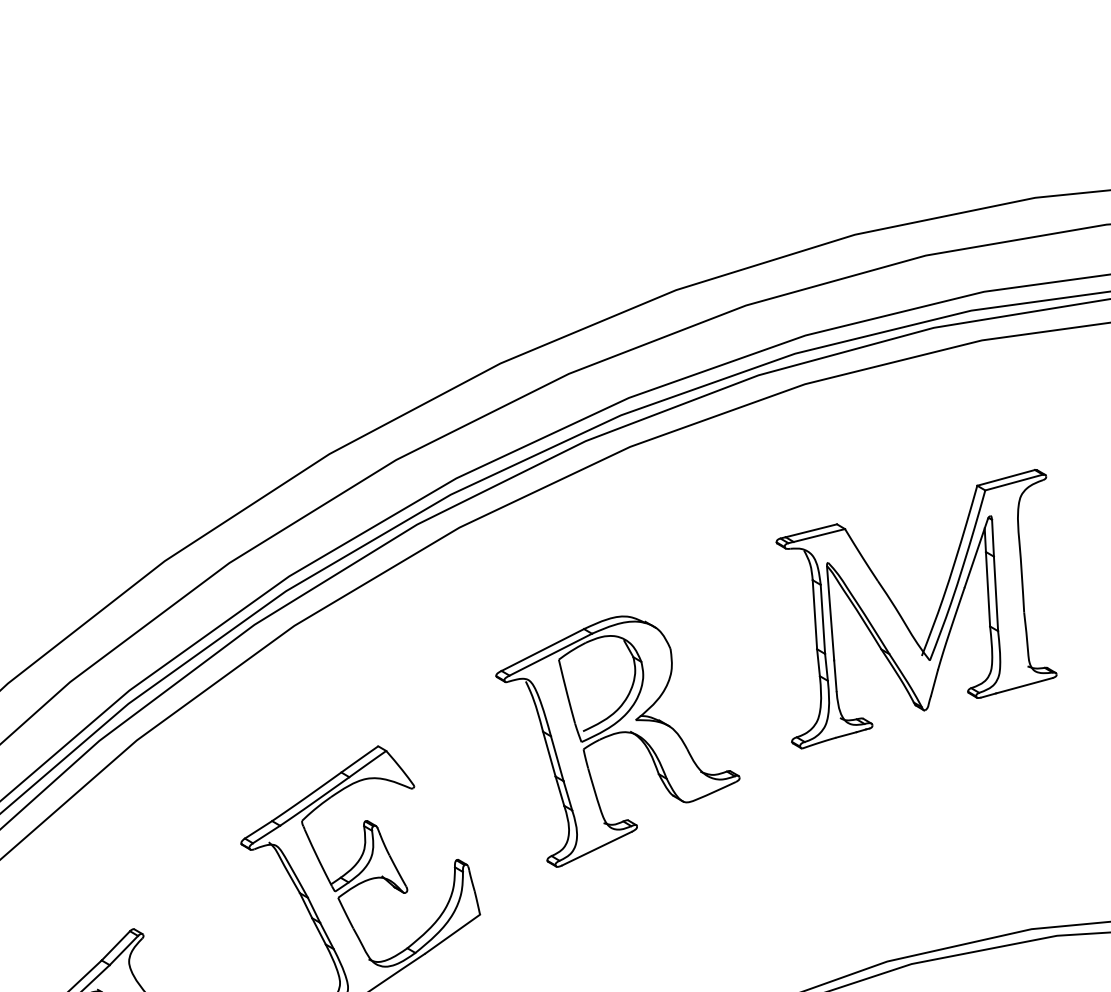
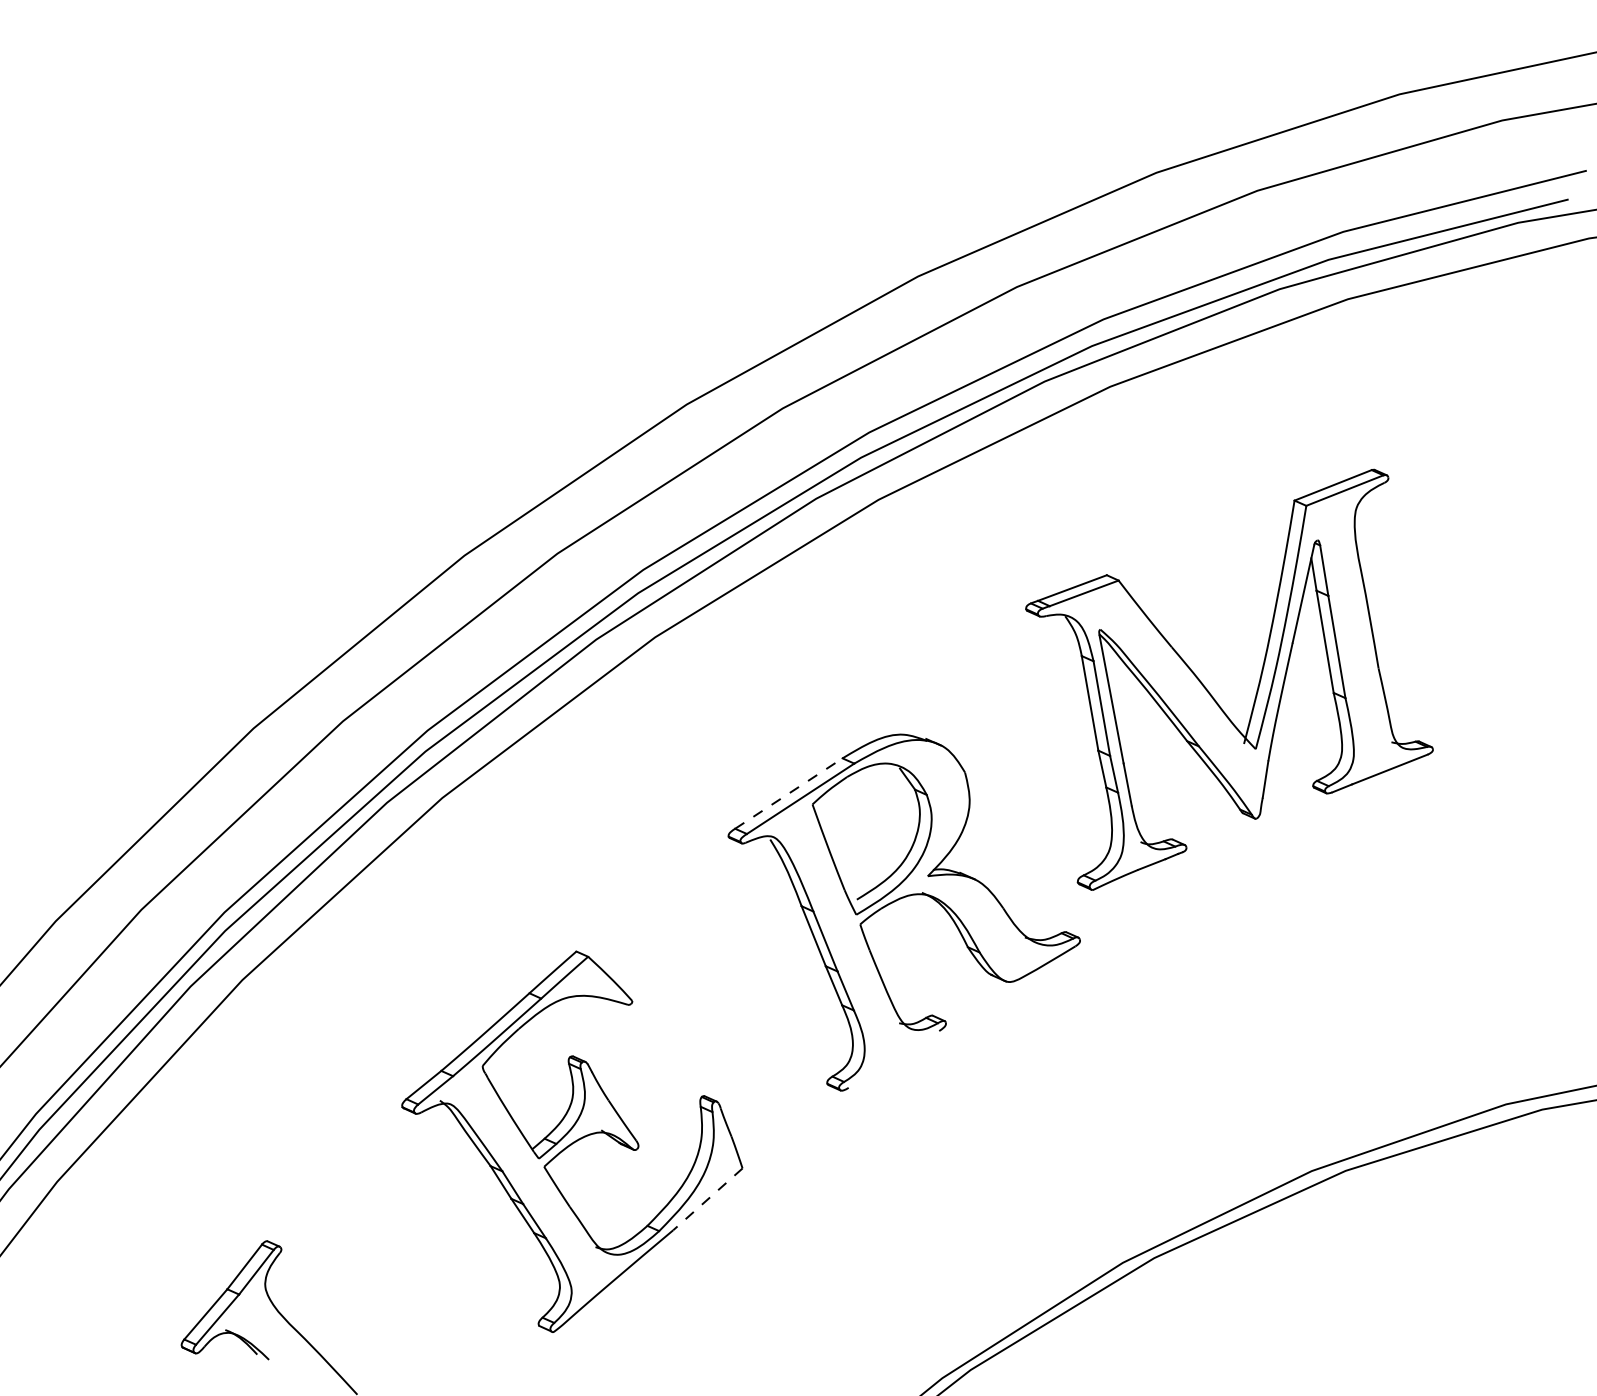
part: (901, 615) -> (1209, 691), moved
line: (543, 650) -> (789, 793), solid -> dashed
line: (596, 848) -> (893, 1059), removed
line: (452, 934) -> (707, 1199), solid -> dashed

